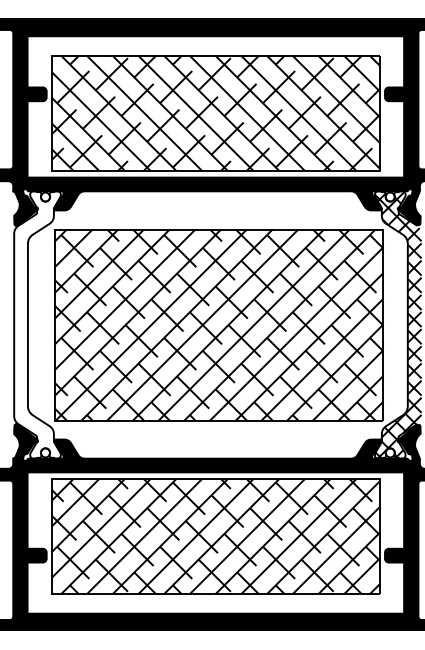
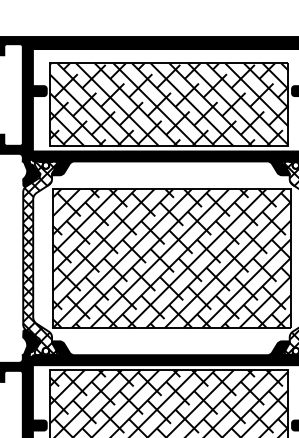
hatch: (37, 324) -> (40, 257), added

